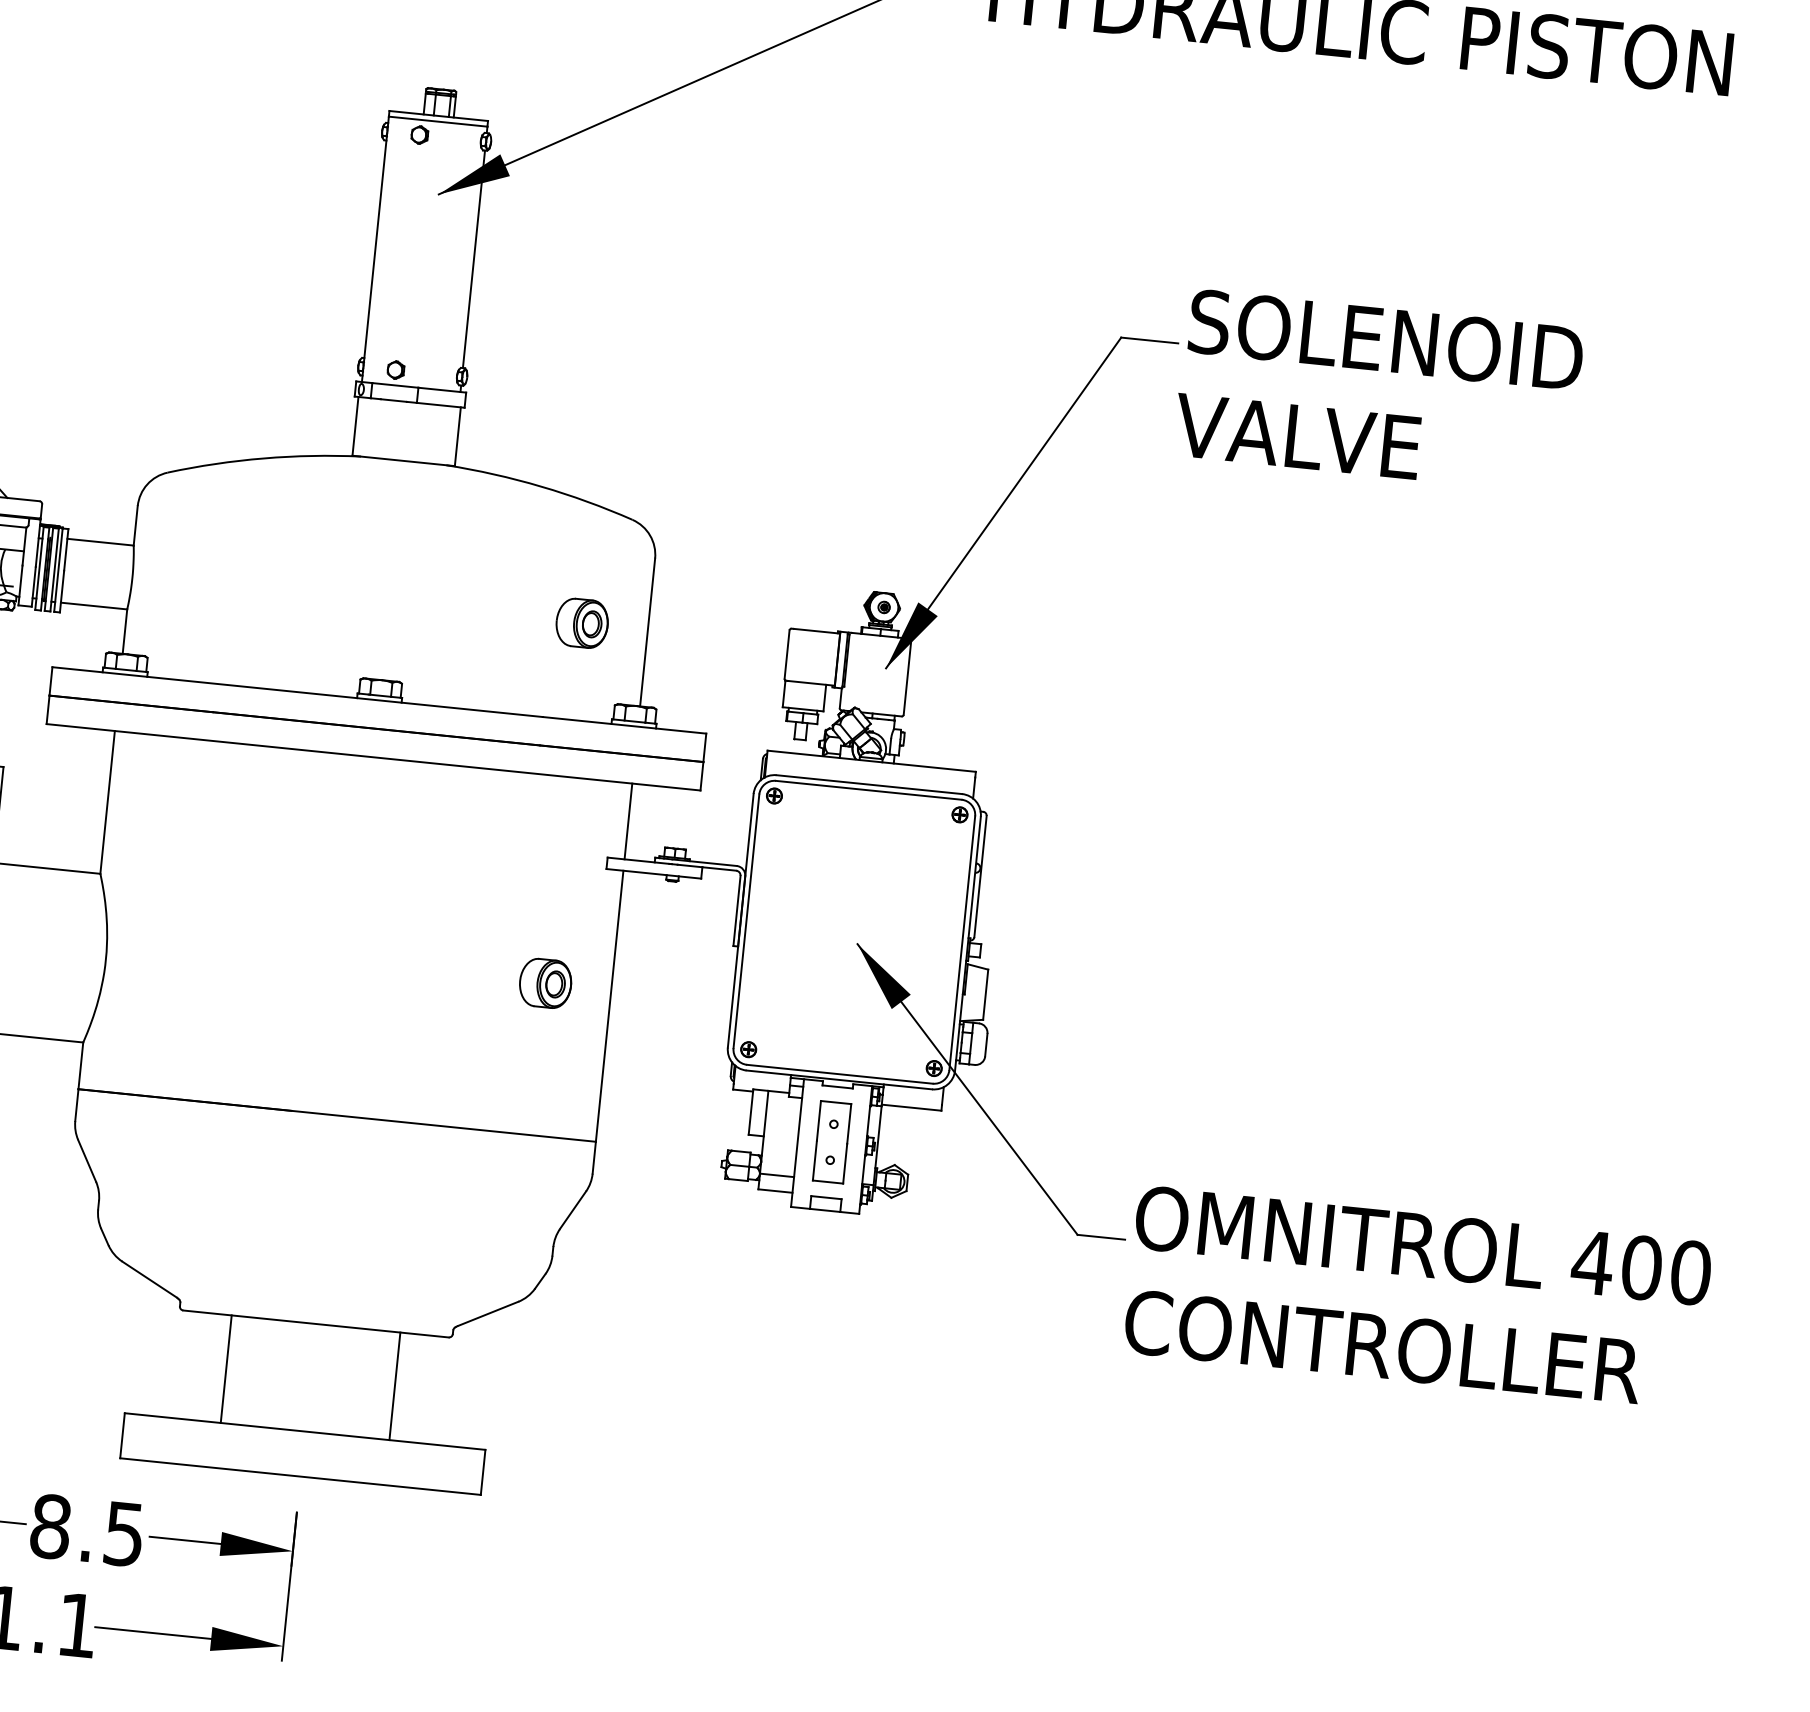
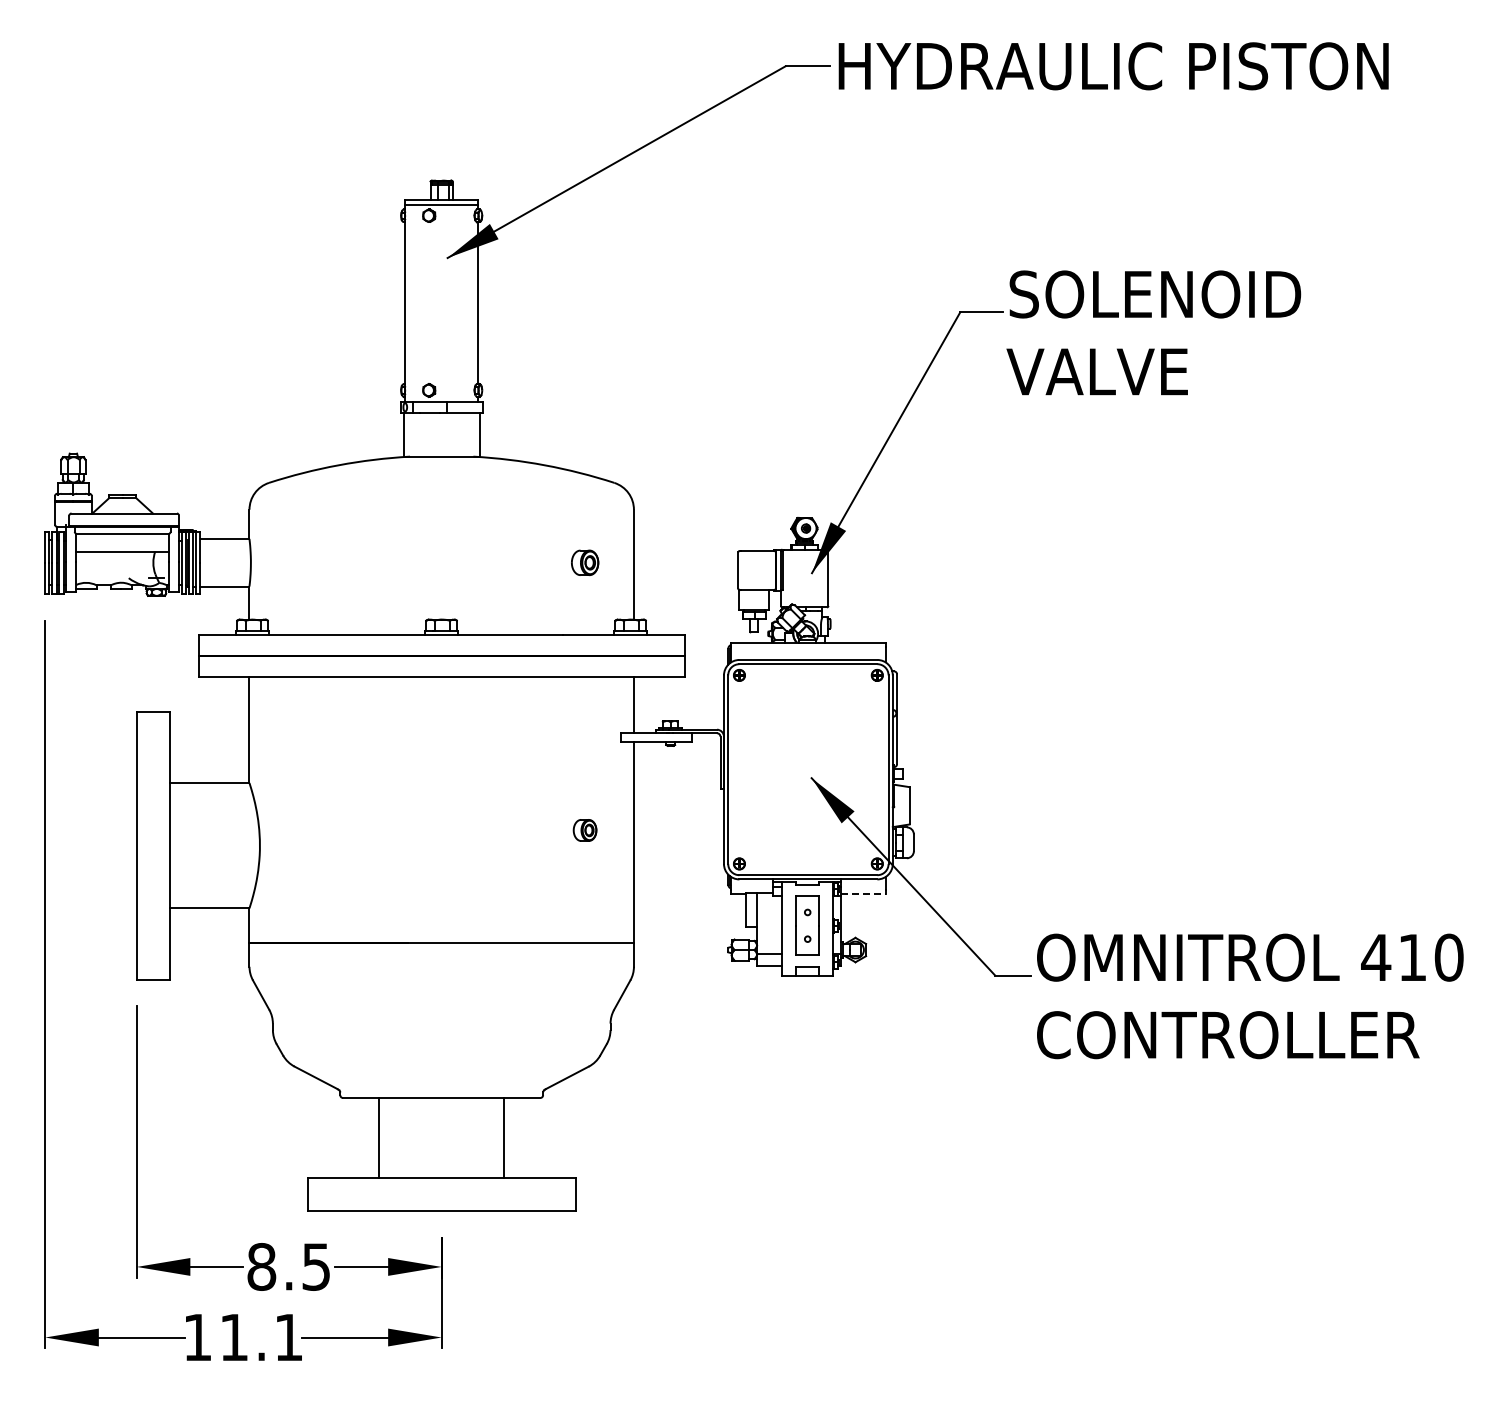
part: (581, 622) -> (584, 562), size x0.7
part: (544, 983) -> (584, 830), size x0.6
line: (912, 1107) -> (864, 894), solid -> dashed
text: (1641, 1267) -> (1412, 957), 400 -> 410

